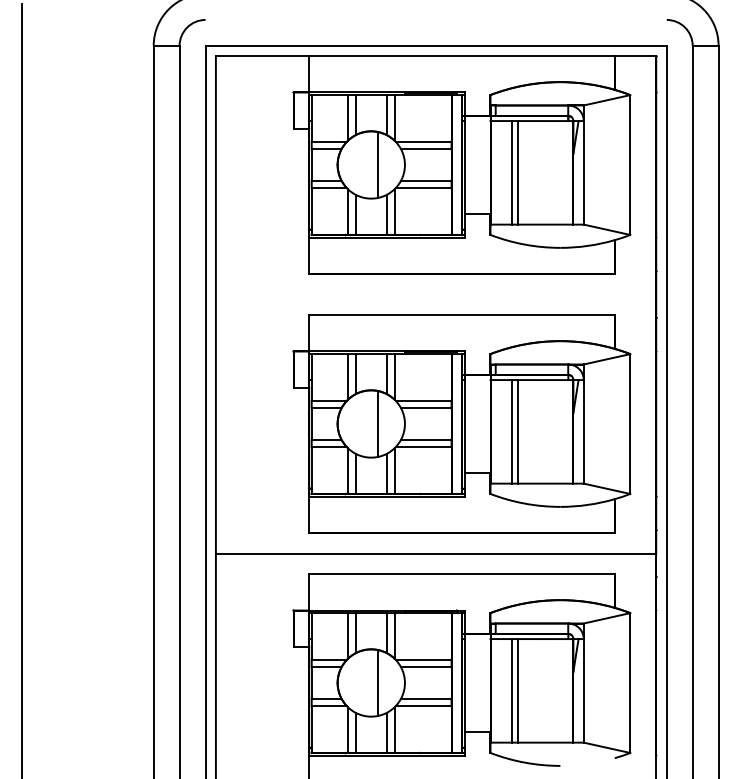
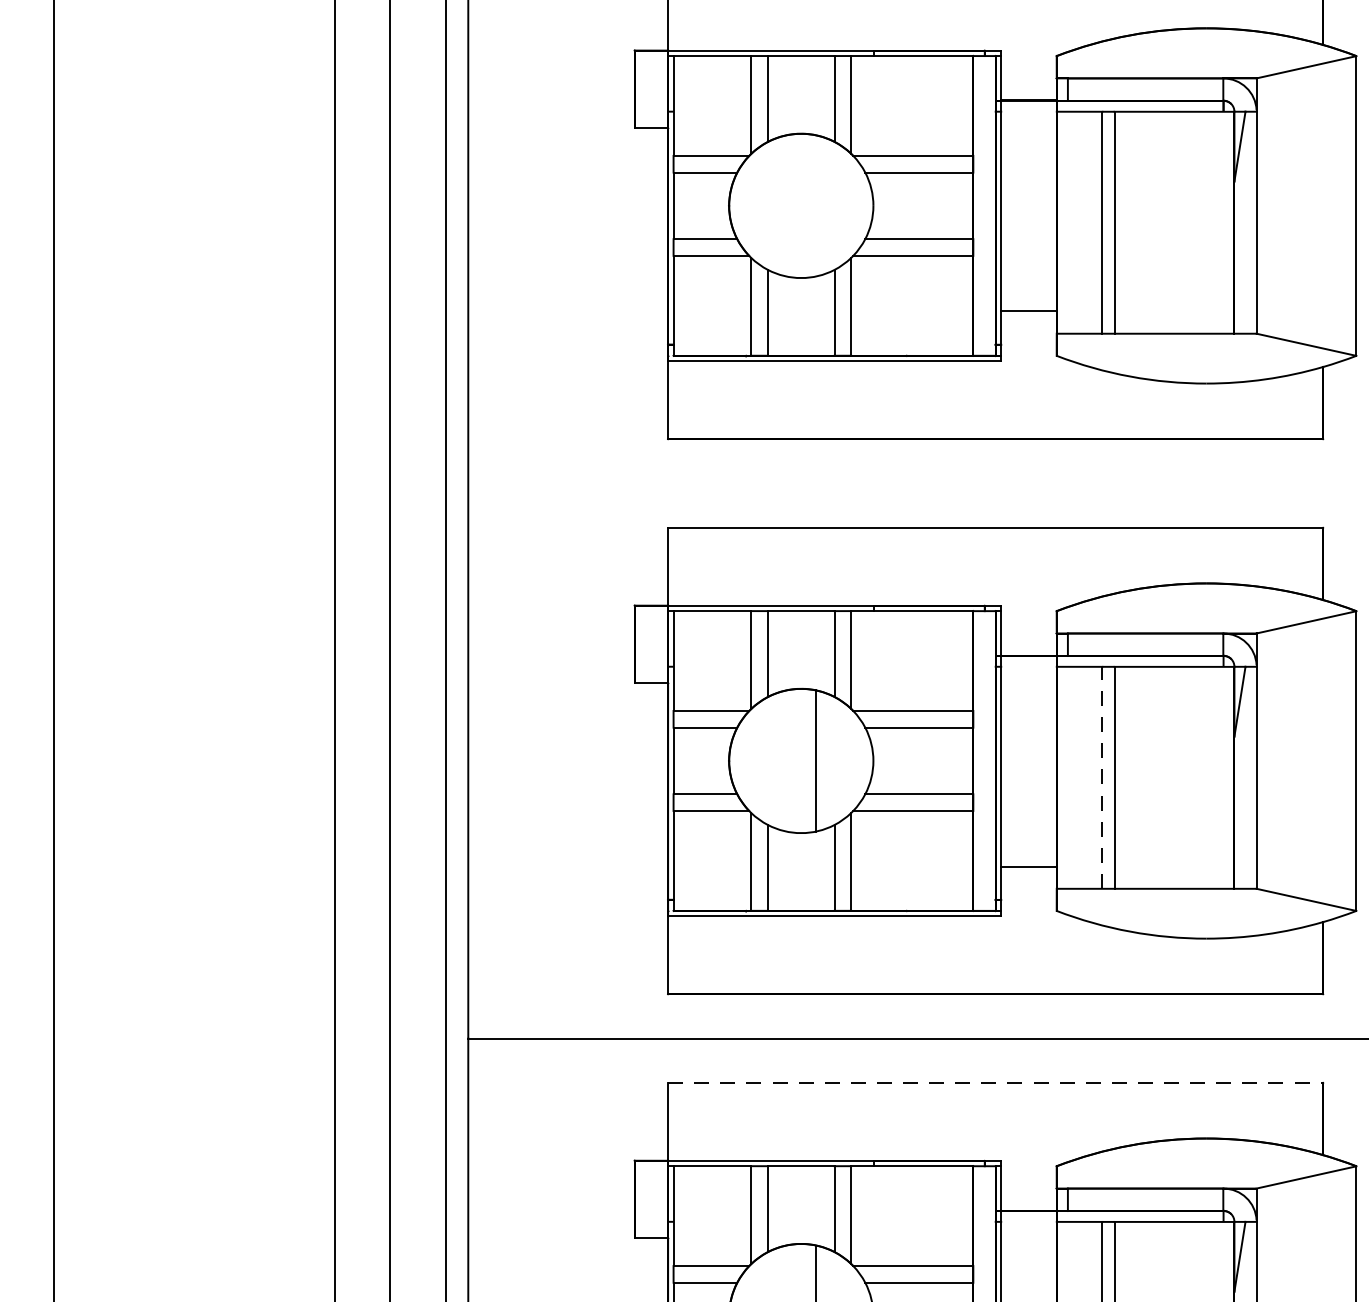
line: (378, 164) -> (816, 204), removed
line: (511, 431) -> (1101, 777), solid -> dashed
line: (461, 574) -> (994, 1083), solid -> dashed

